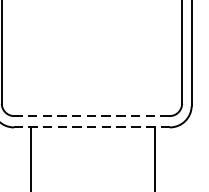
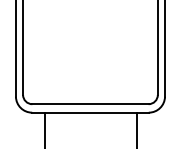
line: (90, 116) -> (89, 104), dashed -> solid
line: (90, 127) -> (89, 112), dashed -> solid

